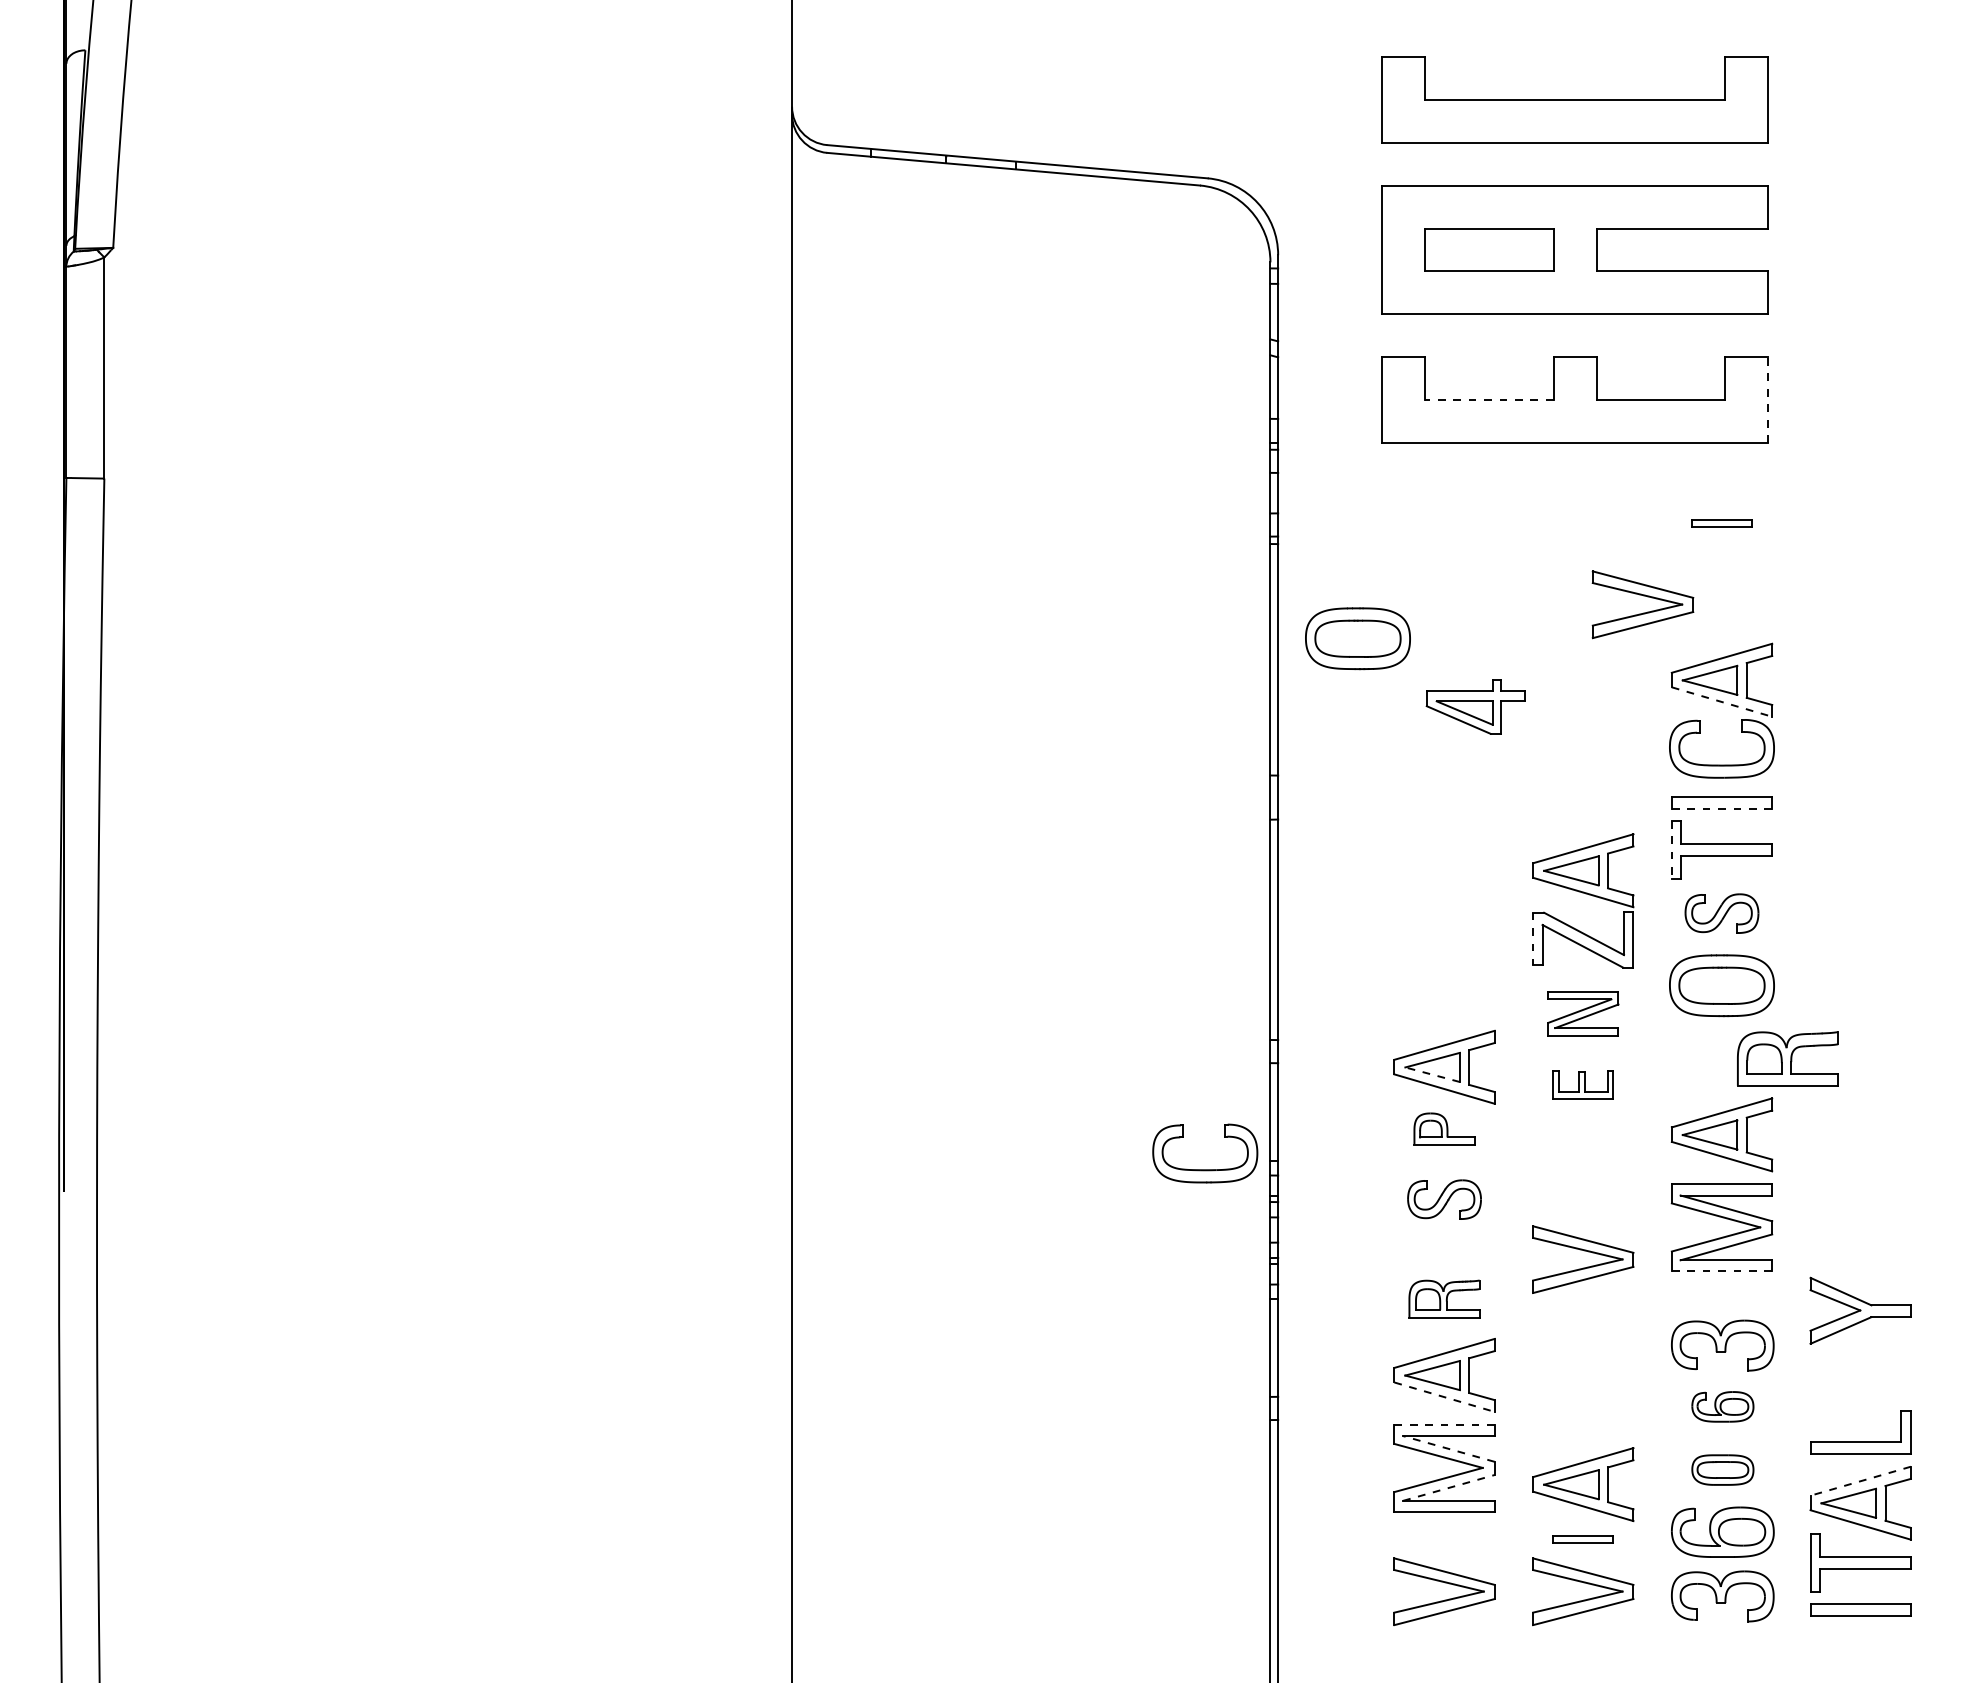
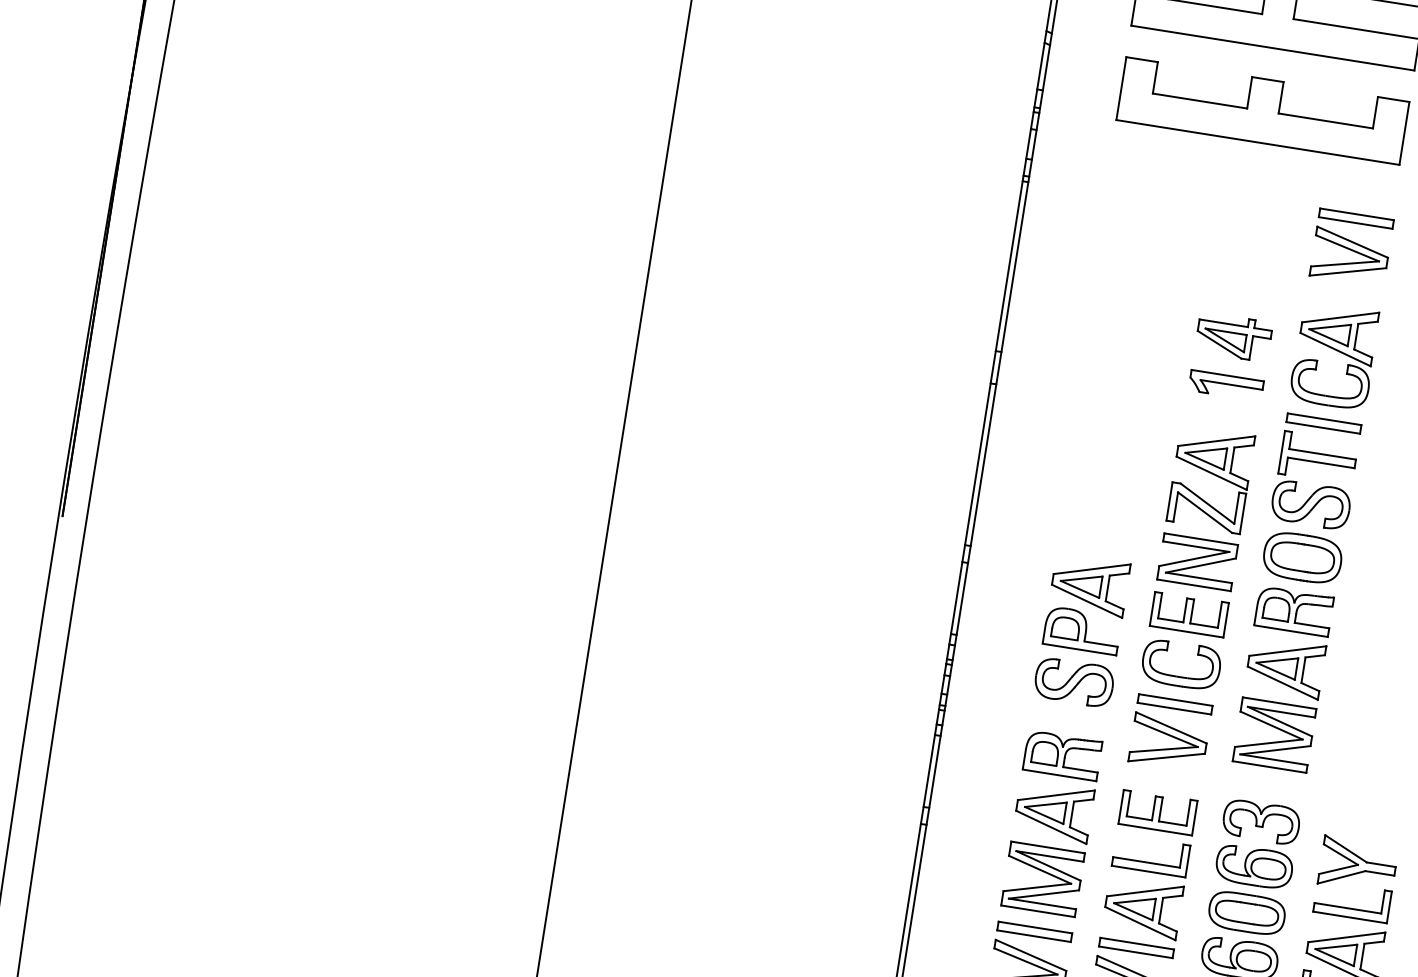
line: (1488, 400) -> (1199, 101), dashed -> solid
line: (1767, 400) -> (1404, 133), dashed -> solid
part: (1721, 523) -> (1356, 218), size x1.67
part: (1643, 596) -> (1351, 250), moved
part: (1357, 638) -> (1075, 260), removed
line: (1722, 702) -> (1335, 350), dashed -> solid
part: (1475, 706) -> (1233, 336), moved
part: (1583, 772) -> (1225, 385), added
line: (1722, 808) -> (1323, 427), dashed -> solid
line: (1671, 850) -> (1281, 452), dashed -> solid
part: (1721, 913) -> (1310, 504), size x1.43
line: (1533, 939) -> (1169, 501), dashed -> solid
part: (1583, 1013) -> (1197, 562), size x1.43
part: (1787, 1058) -> (1293, 611), moved
line: (1432, 1074) -> (1079, 589), dashed -> solid
part: (1582, 1084) -> (1188, 614), size x1.67
part: (1444, 1128) -> (1082, 630), size x1.67
part: (1205, 1169) -> (1179, 676), moved
part: (1444, 1199) -> (1074, 682), size x1.43
part: (1582, 1207) -> (1174, 704), added
line: (1722, 1270) -> (1269, 766), dashed -> solid
part: (1444, 1298) -> (1062, 754), size x1.43
part: (1860, 1310) -> (1358, 864), moved
part: (1582, 1354) -> (1157, 812), added
line: (1445, 1397) -> (1051, 827), dashed -> solid
part: (1722, 1406) -> (1254, 866), size x1.67
part: (1582, 1423) -> (1149, 862), added
line: (1444, 1424) -> (1048, 847), dashed -> solid
line: (1448, 1448) -> (1048, 865), dashed -> solid
part: (1722, 1469) -> (1246, 912), size x1.67
line: (1860, 1481) -> (1346, 937), dashed -> solid
line: (1448, 1487) -> (1043, 894), dashed -> solid
part: (1444, 1539) -> (1034, 931), added
part: (1582, 1539) -> (1135, 947), size x1.67

